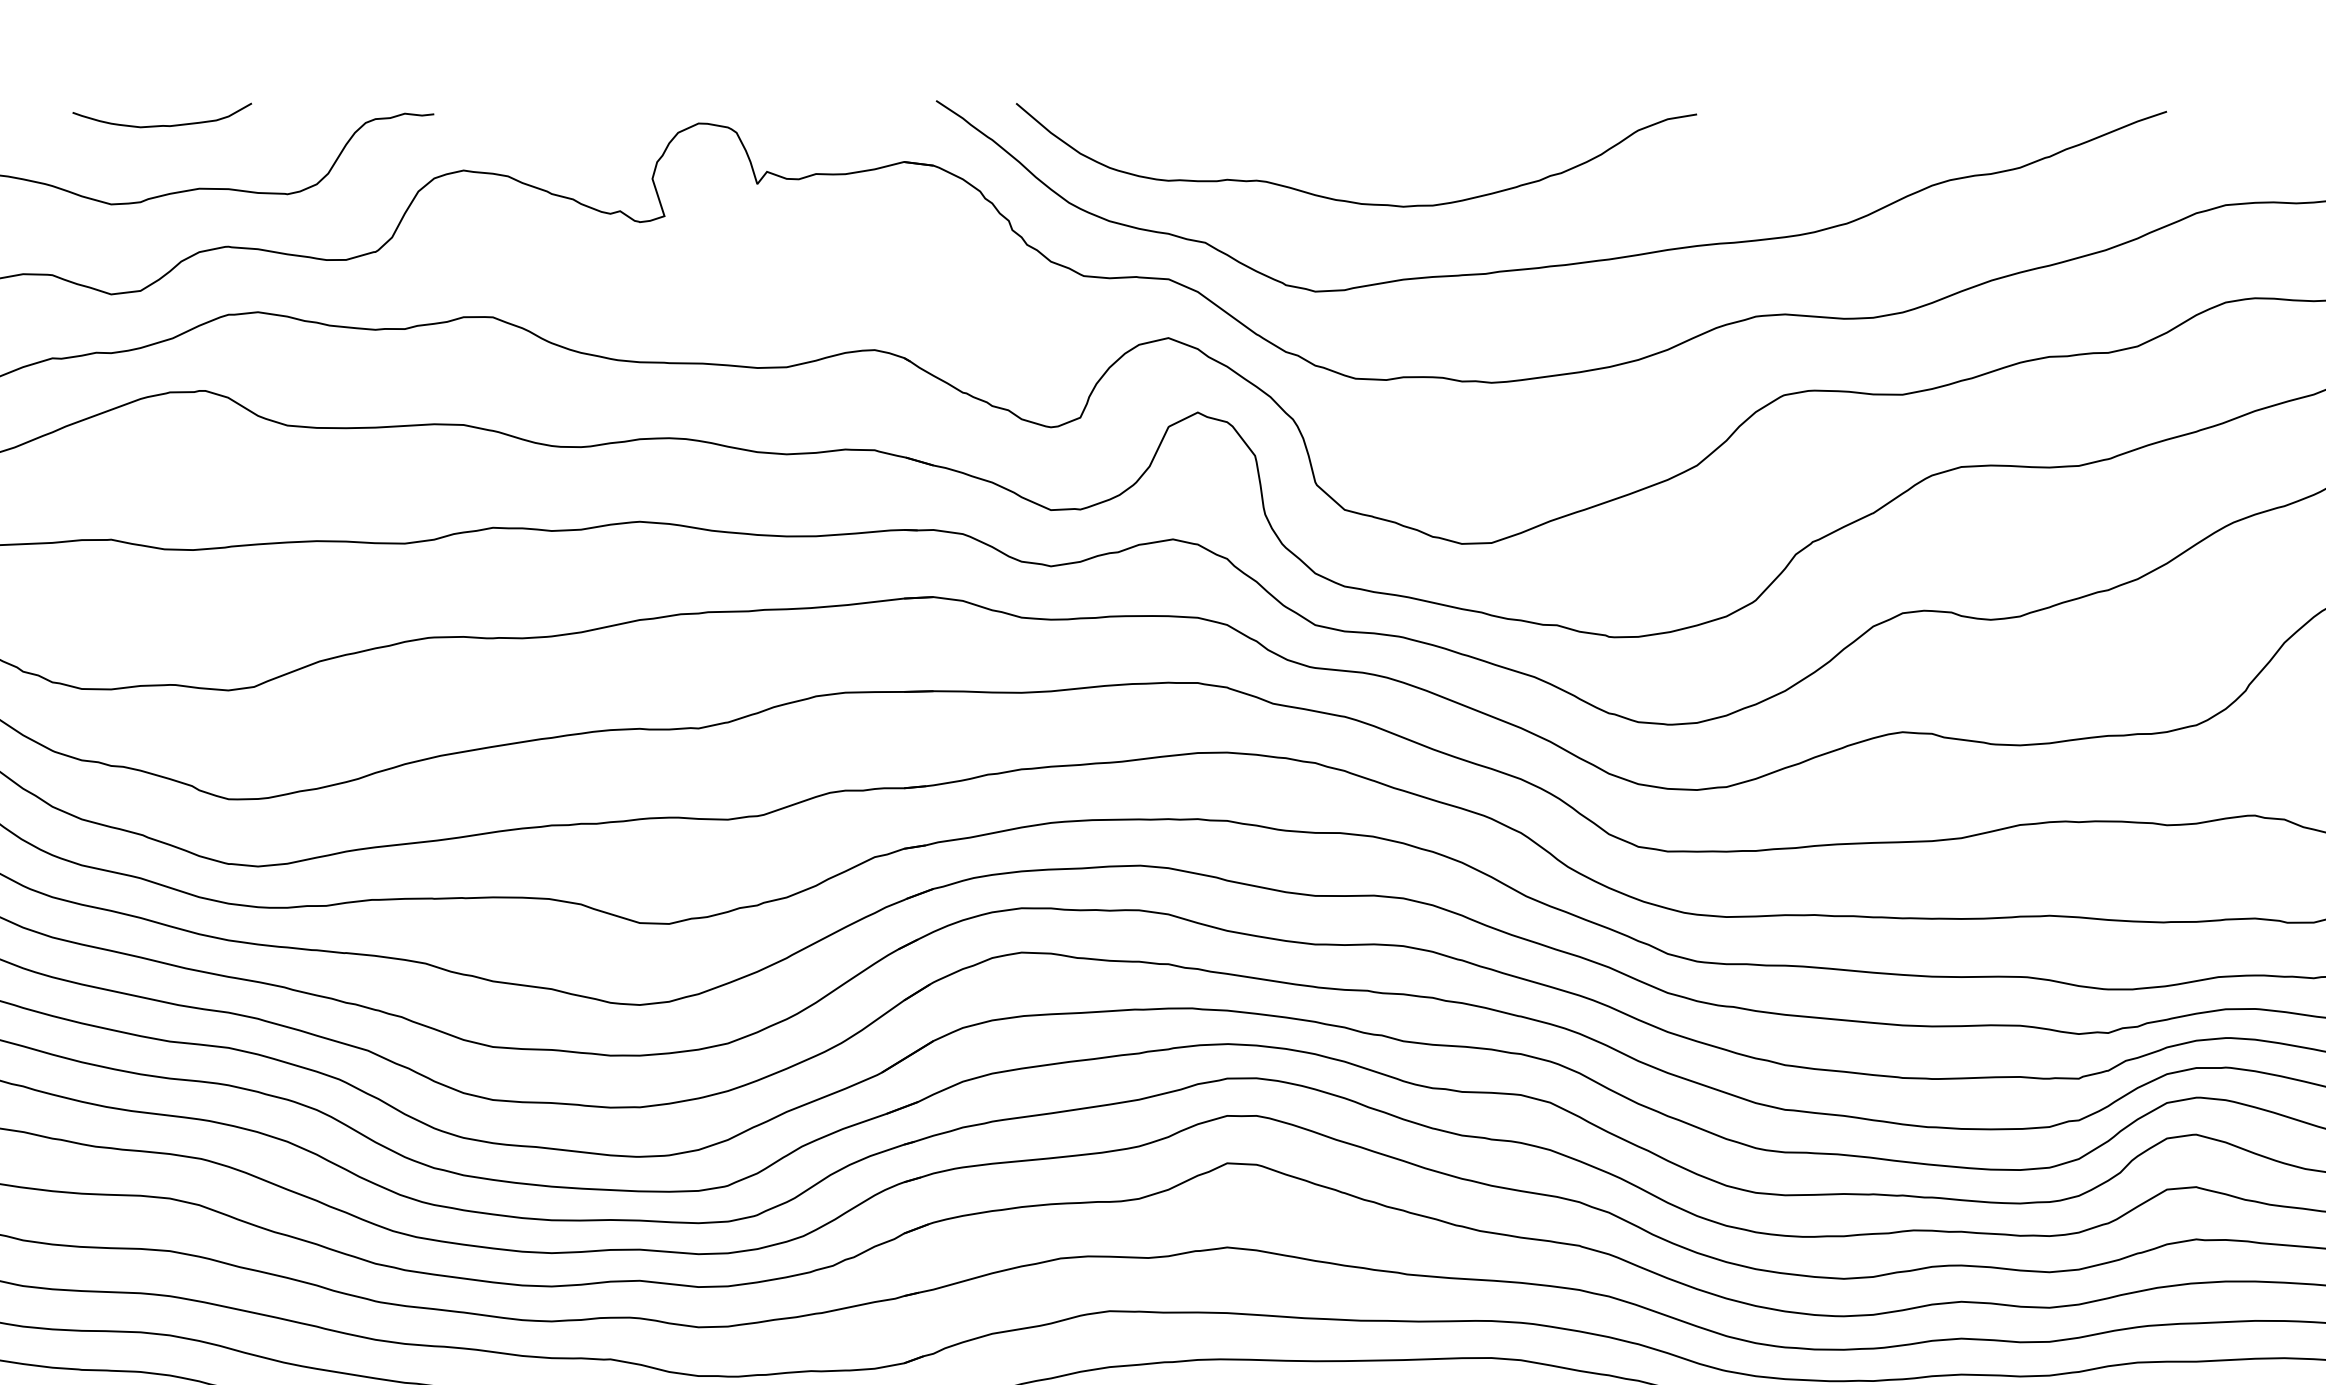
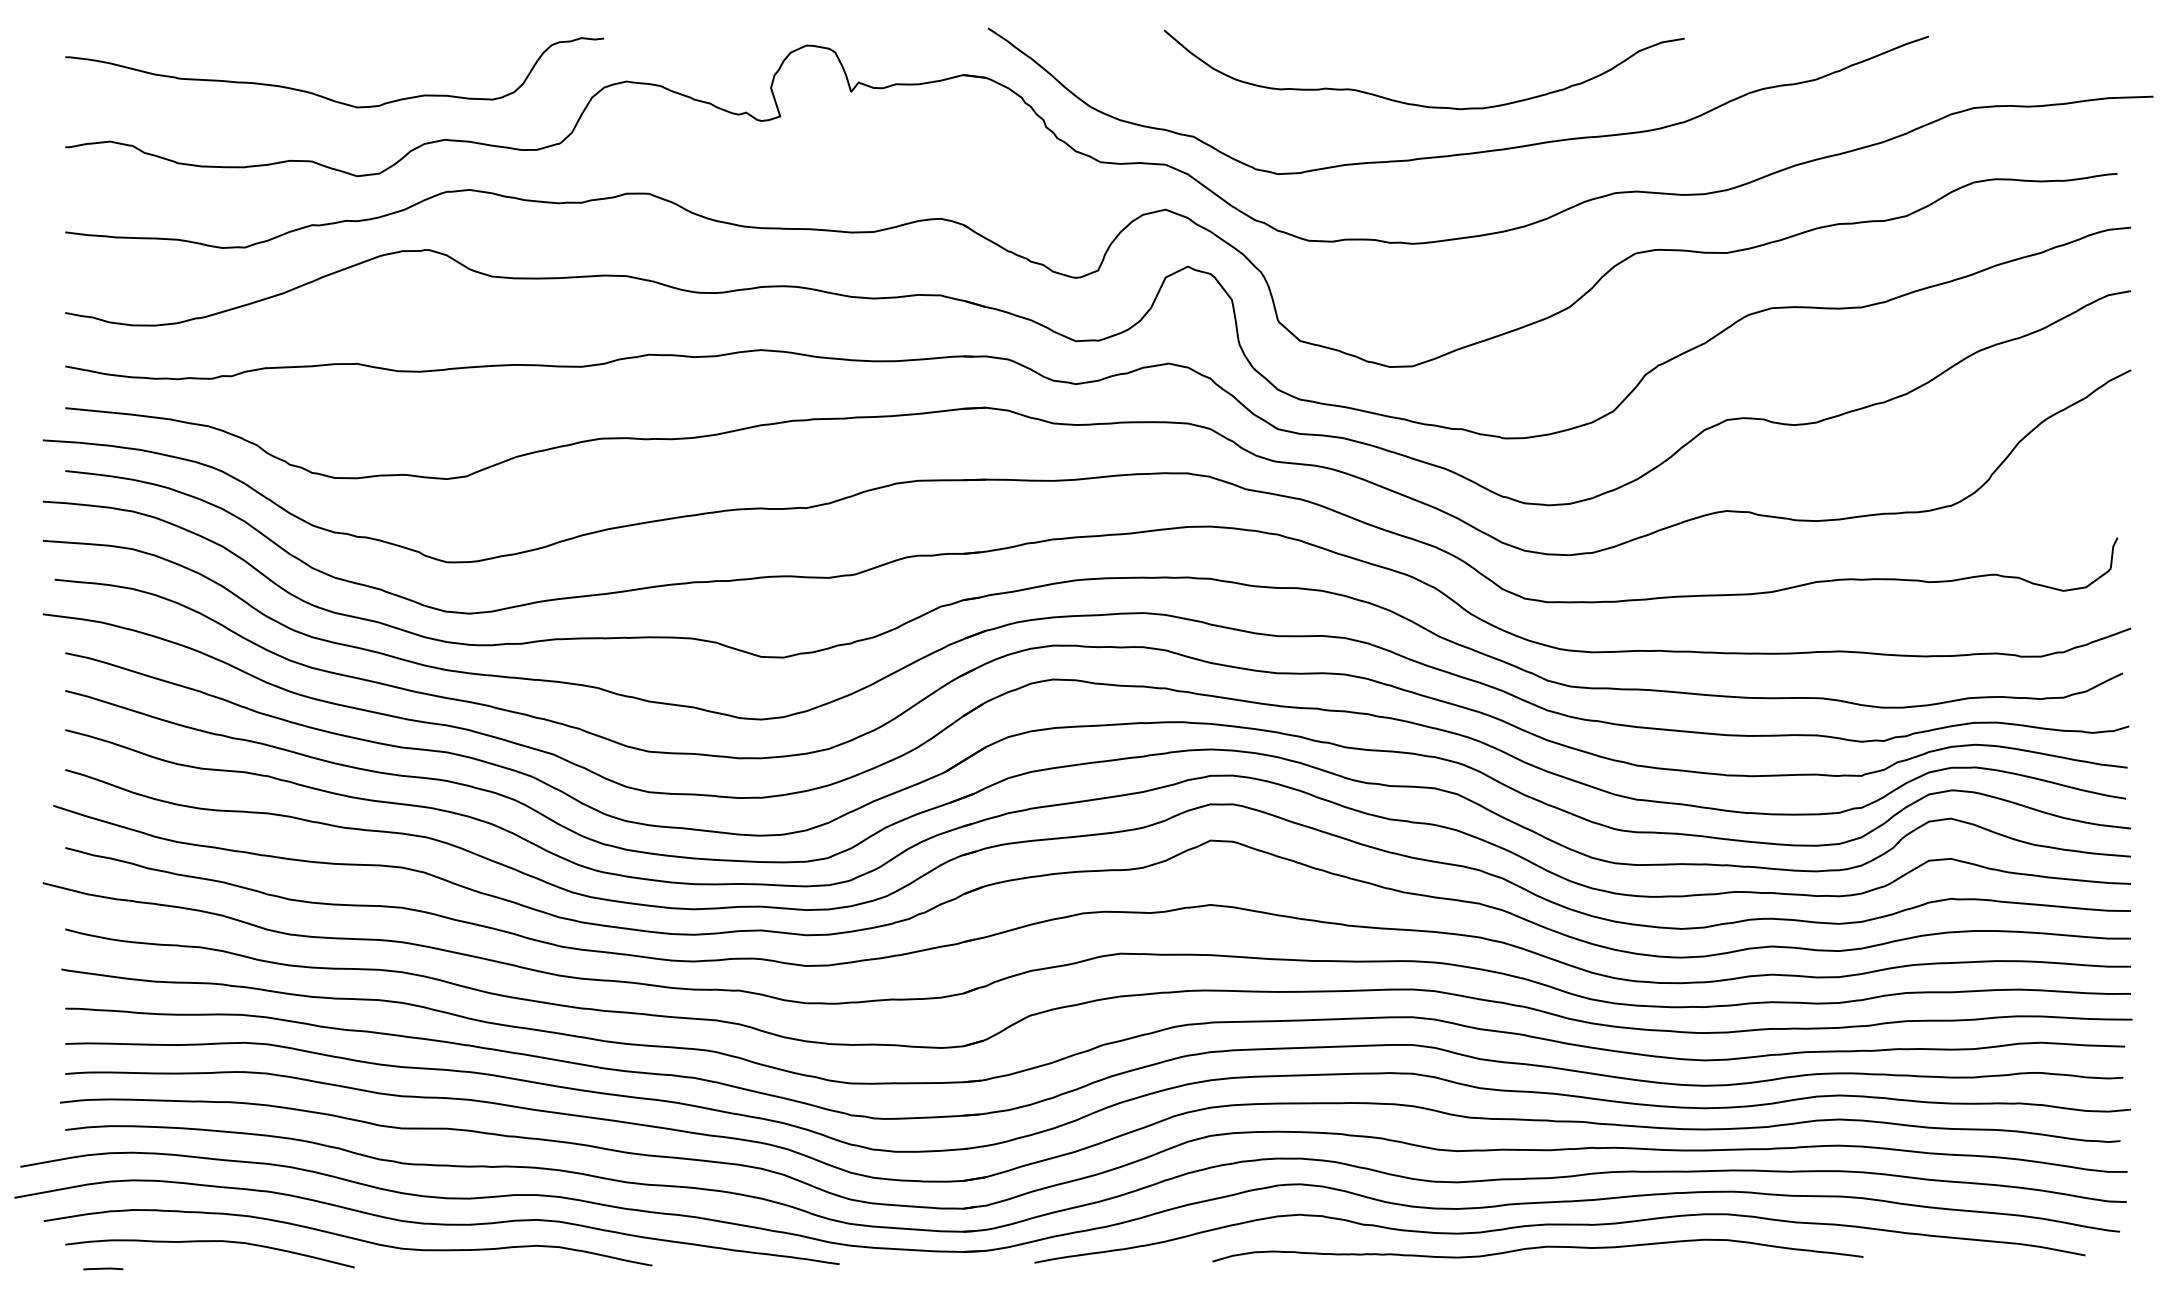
curve: (161, 124) -> (395, 46), removed
curve: (1351, 200) -> (1420, 104), moved

